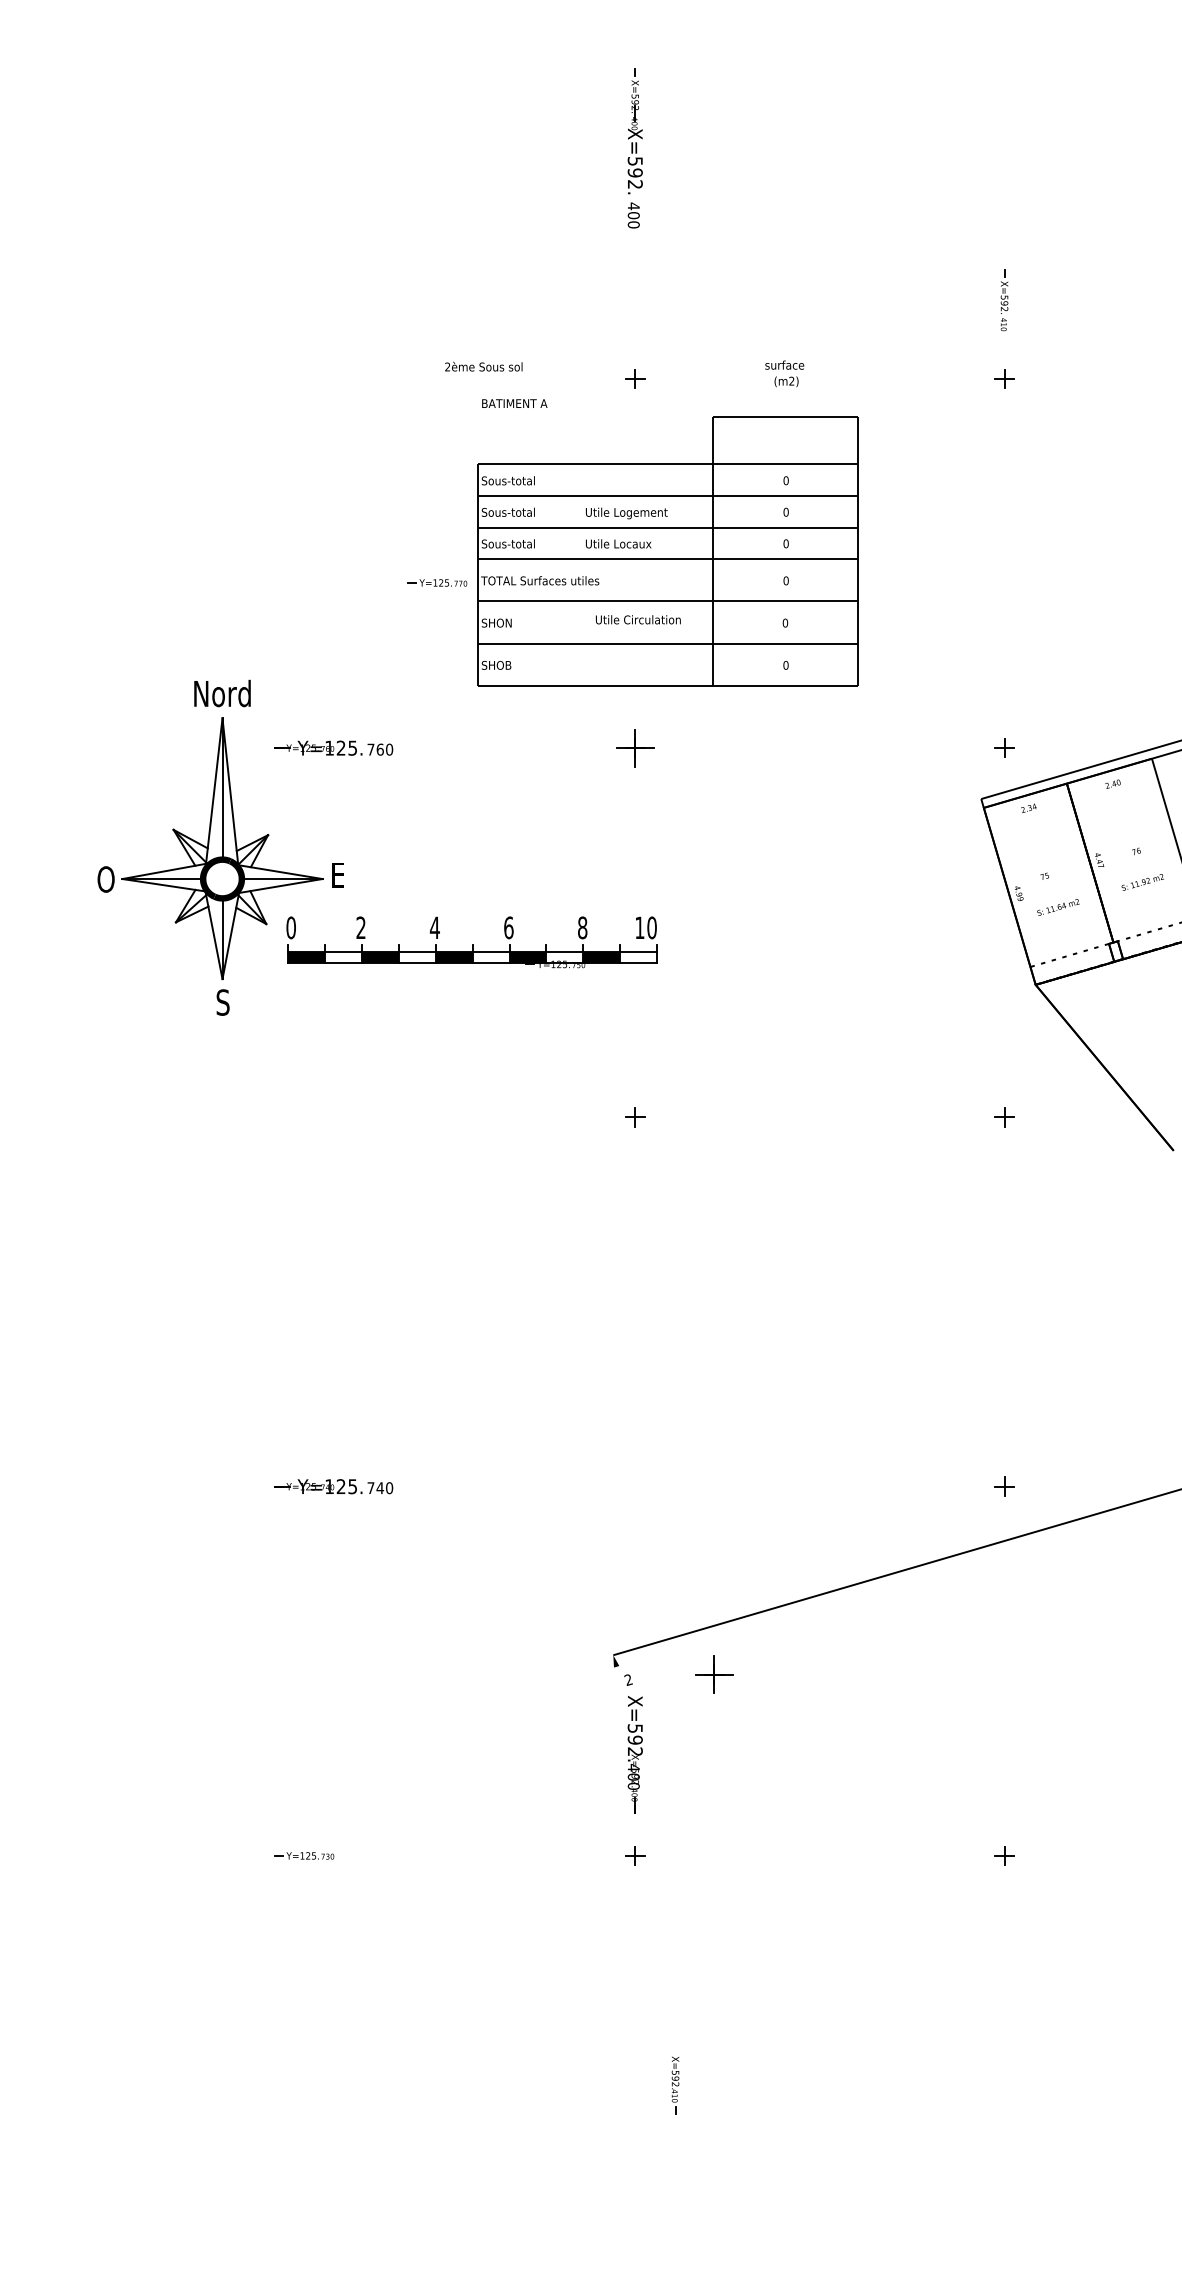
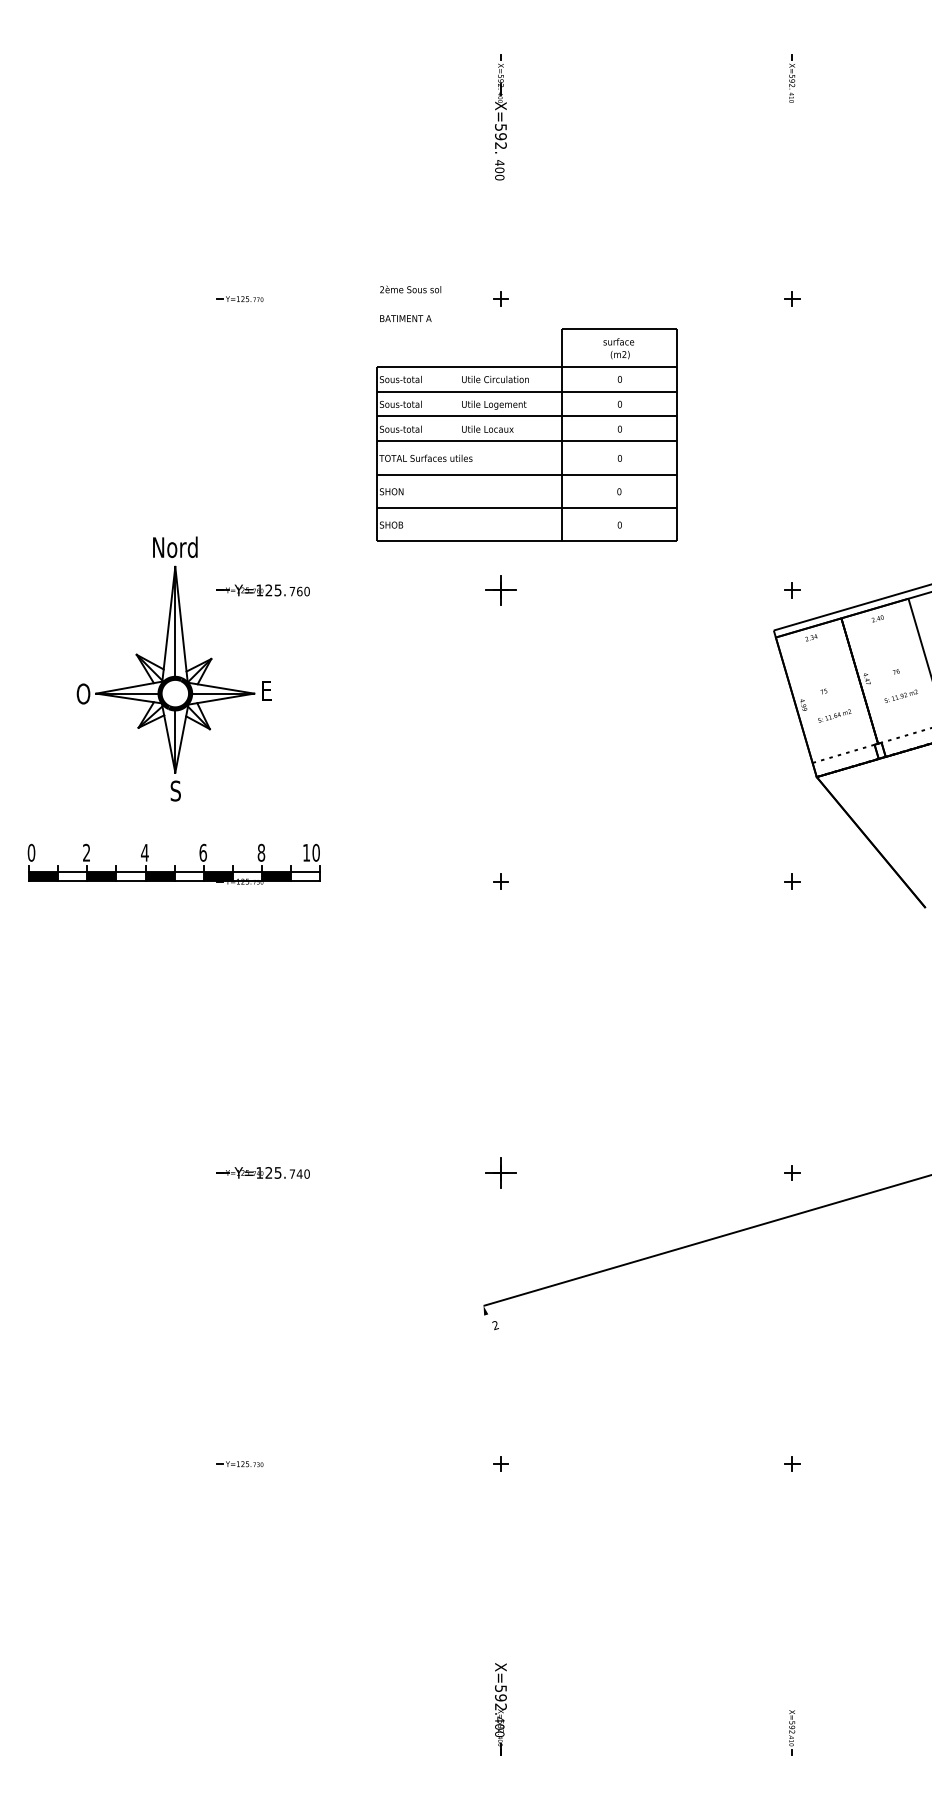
part: (1004, 300) -> (792, 78), moved
text: (483, 366) -> (410, 289), moved
text: (784, 373) -> (618, 348), moved
part: (437, 582) -> (240, 298), moved
text: (638, 619) -> (495, 379), moved
part: (471, 942) -> (173, 864), moved
part: (714, 1674) -> (501, 1172), moved
part: (634, 1754) -> (500, 1709), moved
part: (675, 2085) -> (792, 1732), moved

